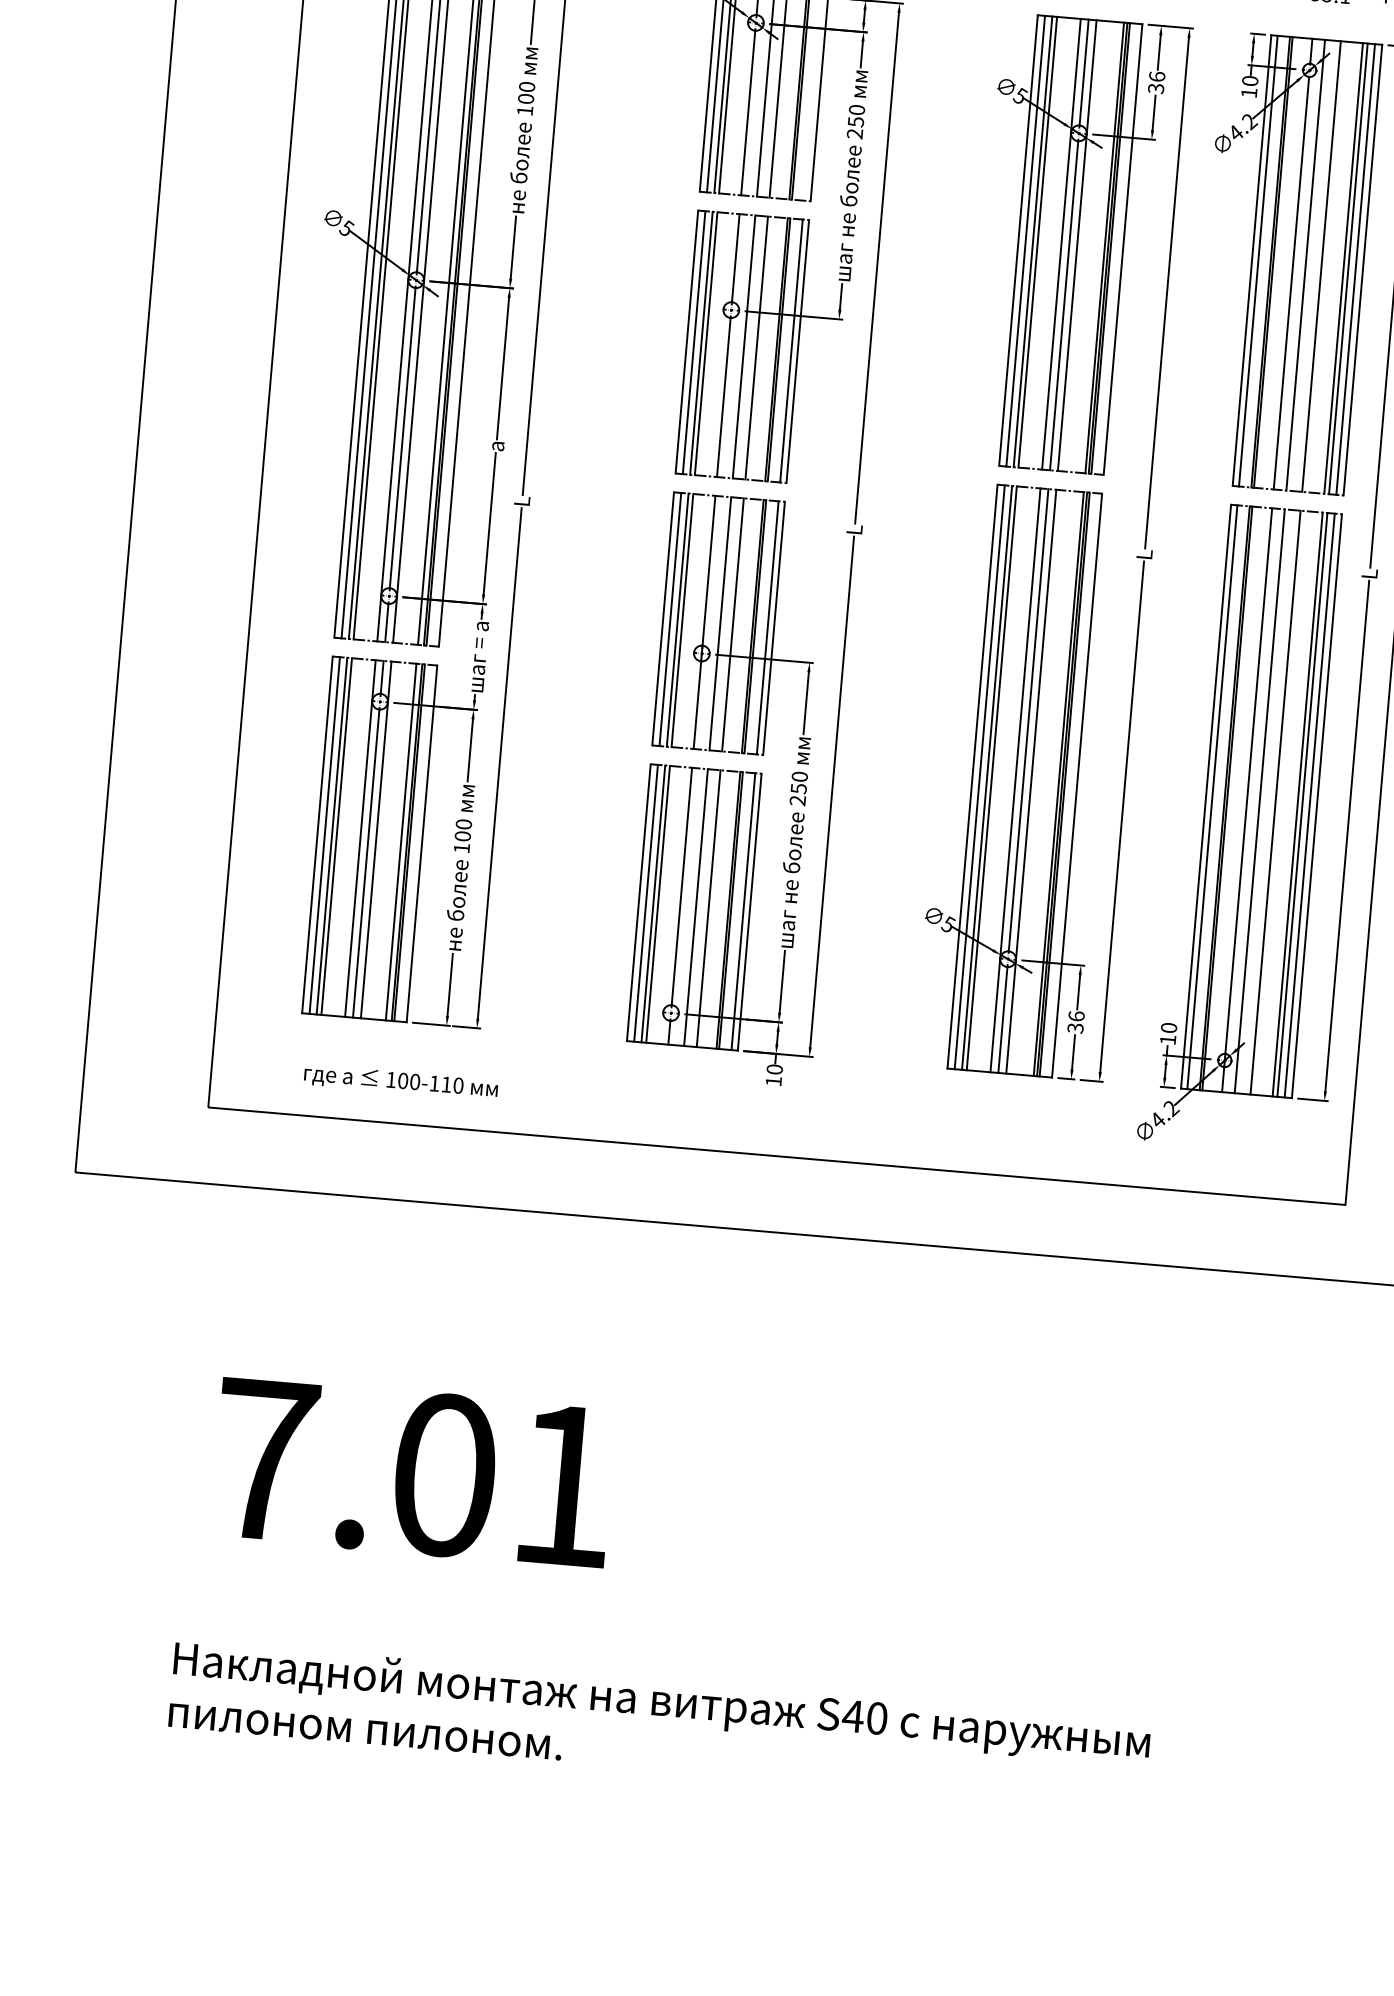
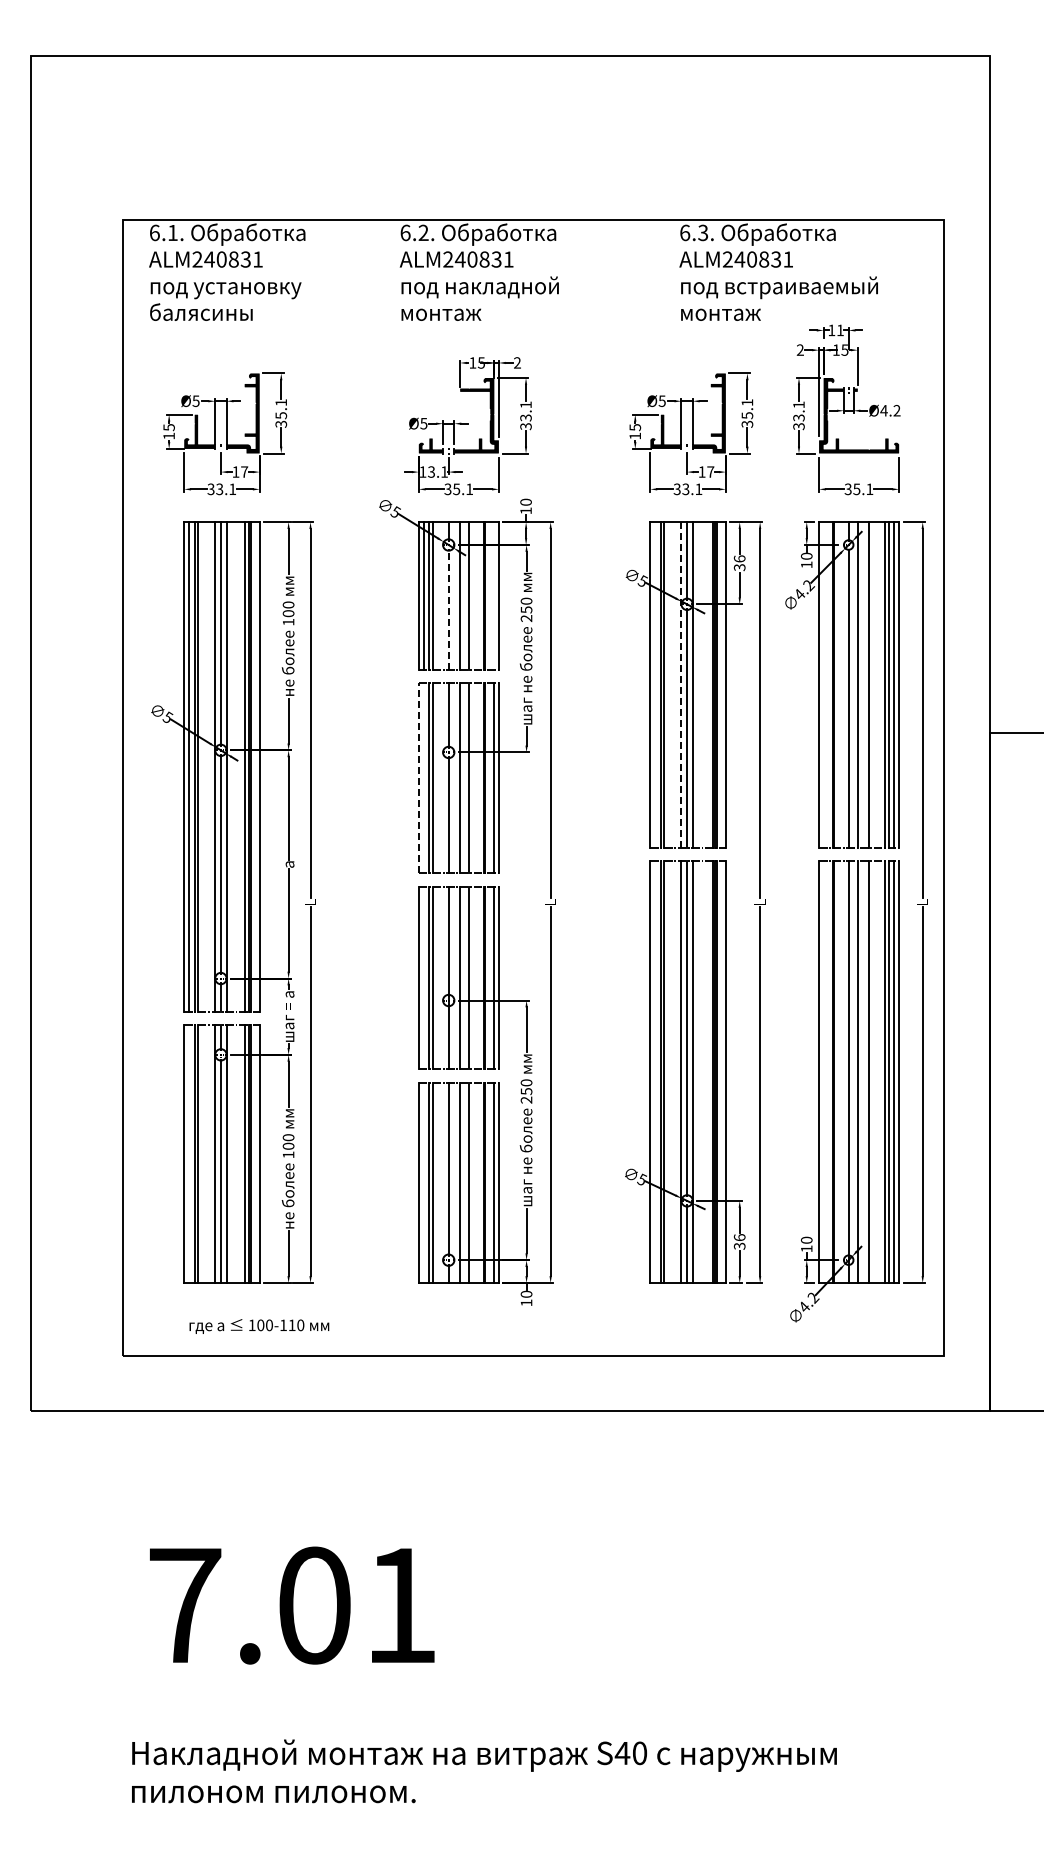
line: (747, 112) -> (448, 609), solid -> dashed
line: (1025, 240) -> (655, 684), removed
line: (1061, 243) -> (681, 684), solid -> dashed
line: (1258, 260) -> (823, 684), removed
line: (686, 342) -> (418, 778), solid -> dashed
line: (694, 343) -> (424, 778), removed
line: (671, 618) -> (424, 977), removed
line: (979, 777) -> (655, 1072), removed
line: (1212, 797) -> (823, 1072), removed
line: (324, 835) -> (189, 1154), removed
line: (646, 903) -> (424, 1183), removed

